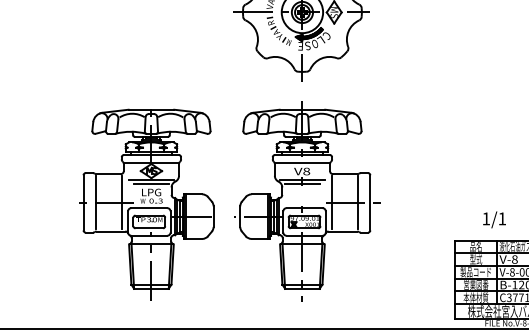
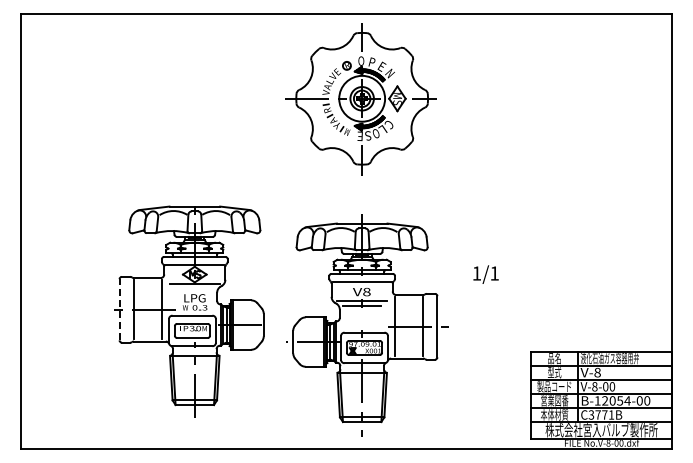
line: (151, 183) -> (194, 288), removed
part: (307, 201) -> (367, 325), moved
line: (83, 202) -> (119, 309), solid -> dashed
text: (494, 219) -> (485, 274), moved

